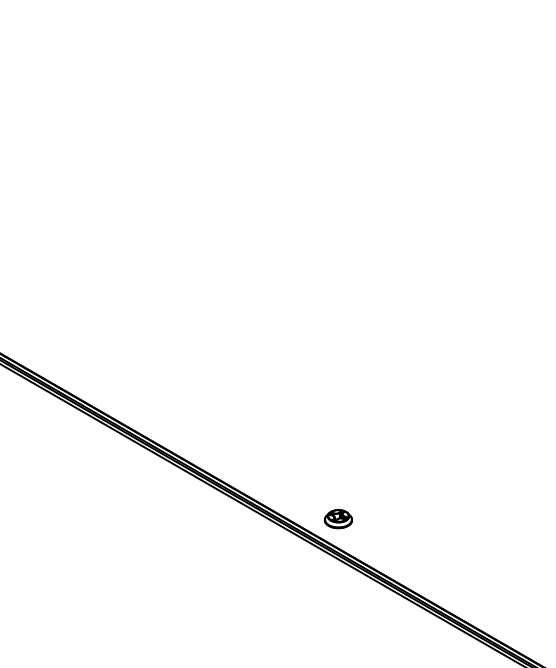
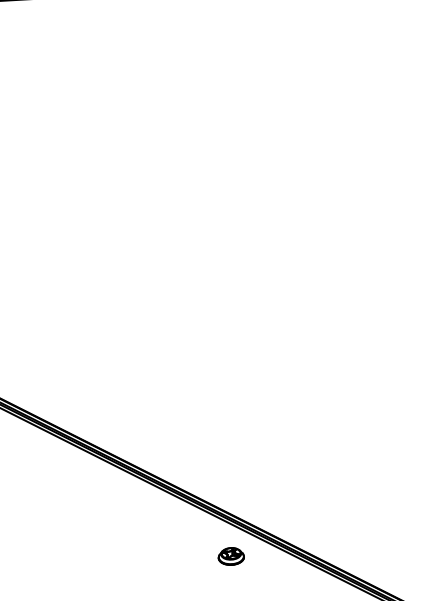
part: (338, 519) -> (231, 556), moved

